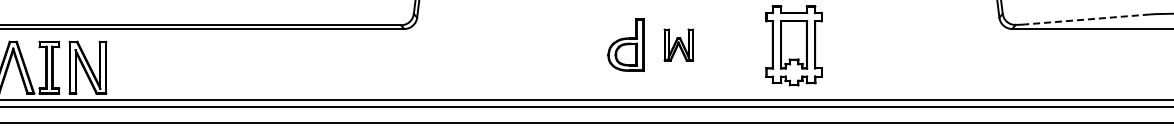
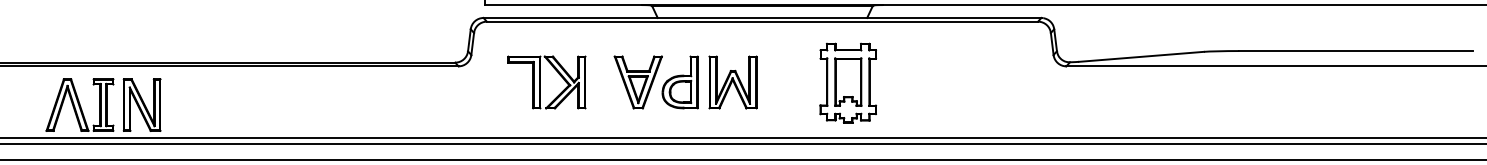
line: (1087, 19) -> (1141, 56), dashed -> solid
part: (492, 45) -> (546, 82), added
part: (583, 45) -> (637, 82), added
part: (678, 45) -> (732, 82), size x1.67

